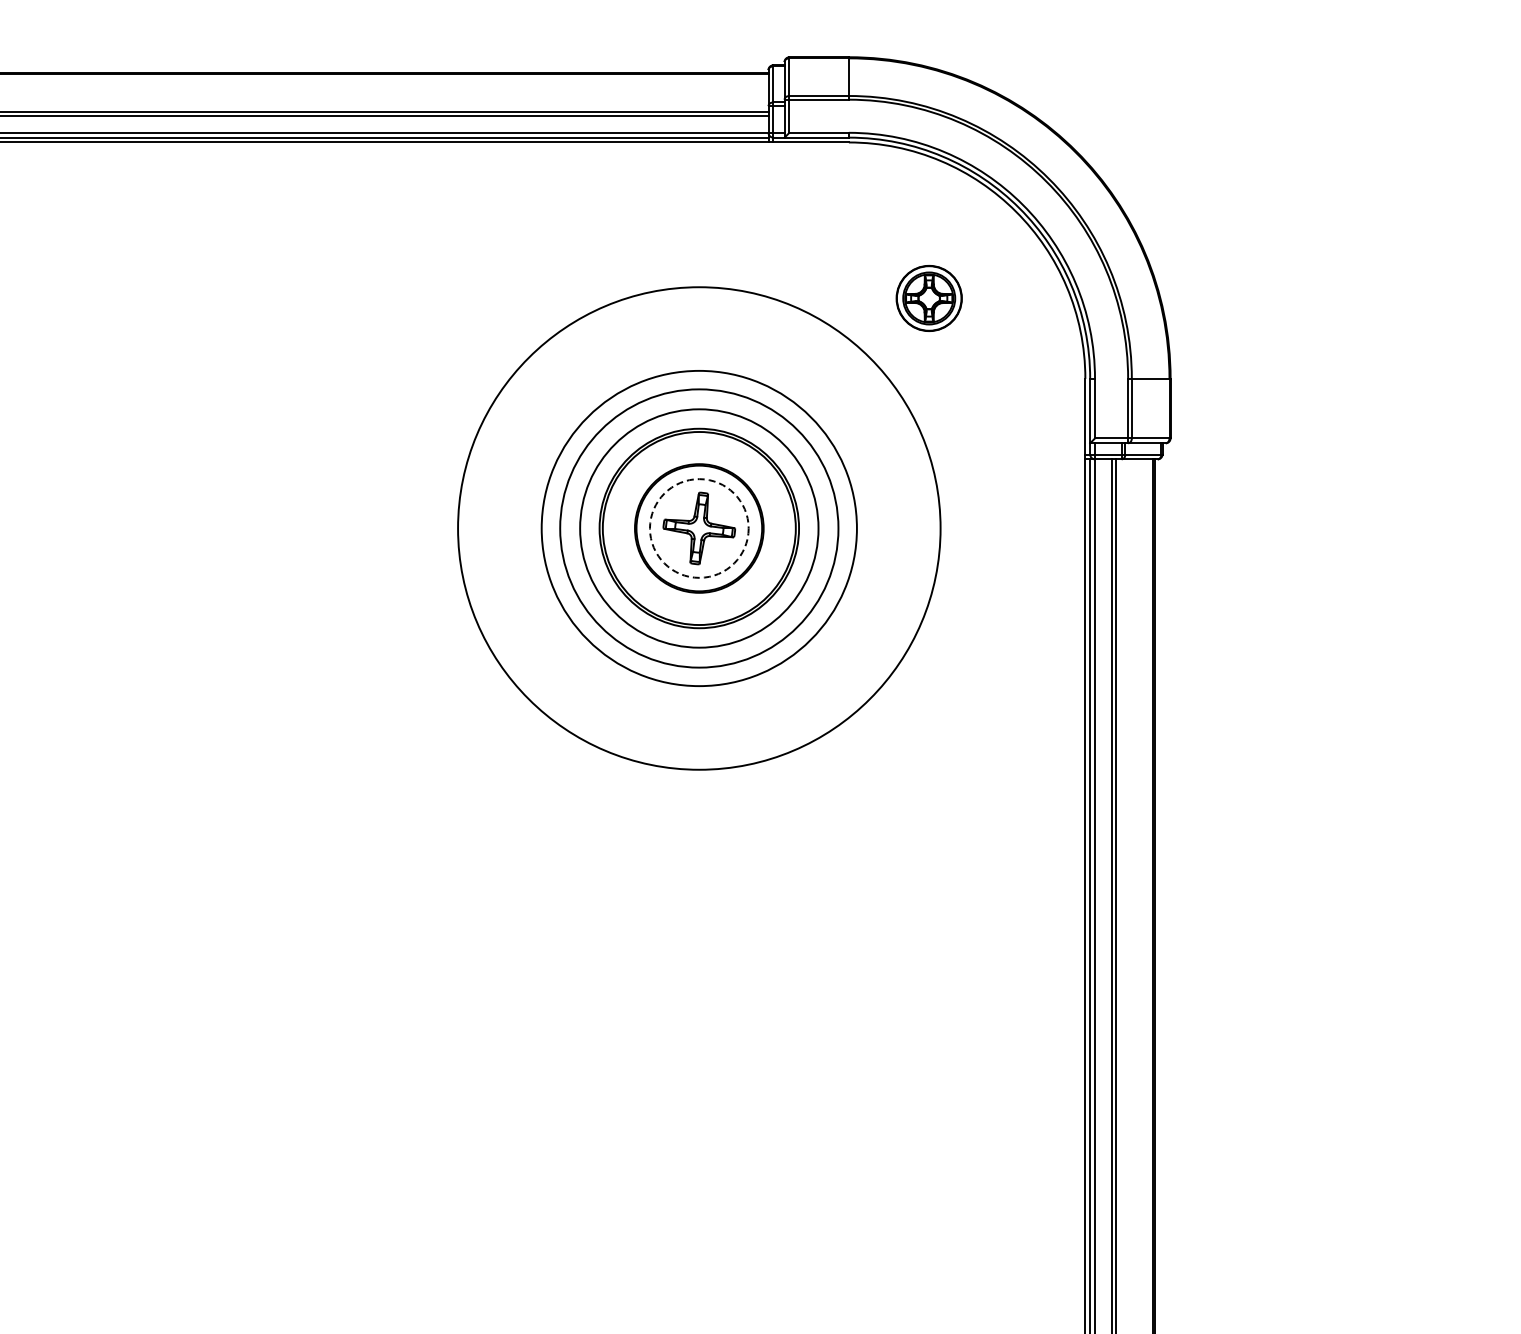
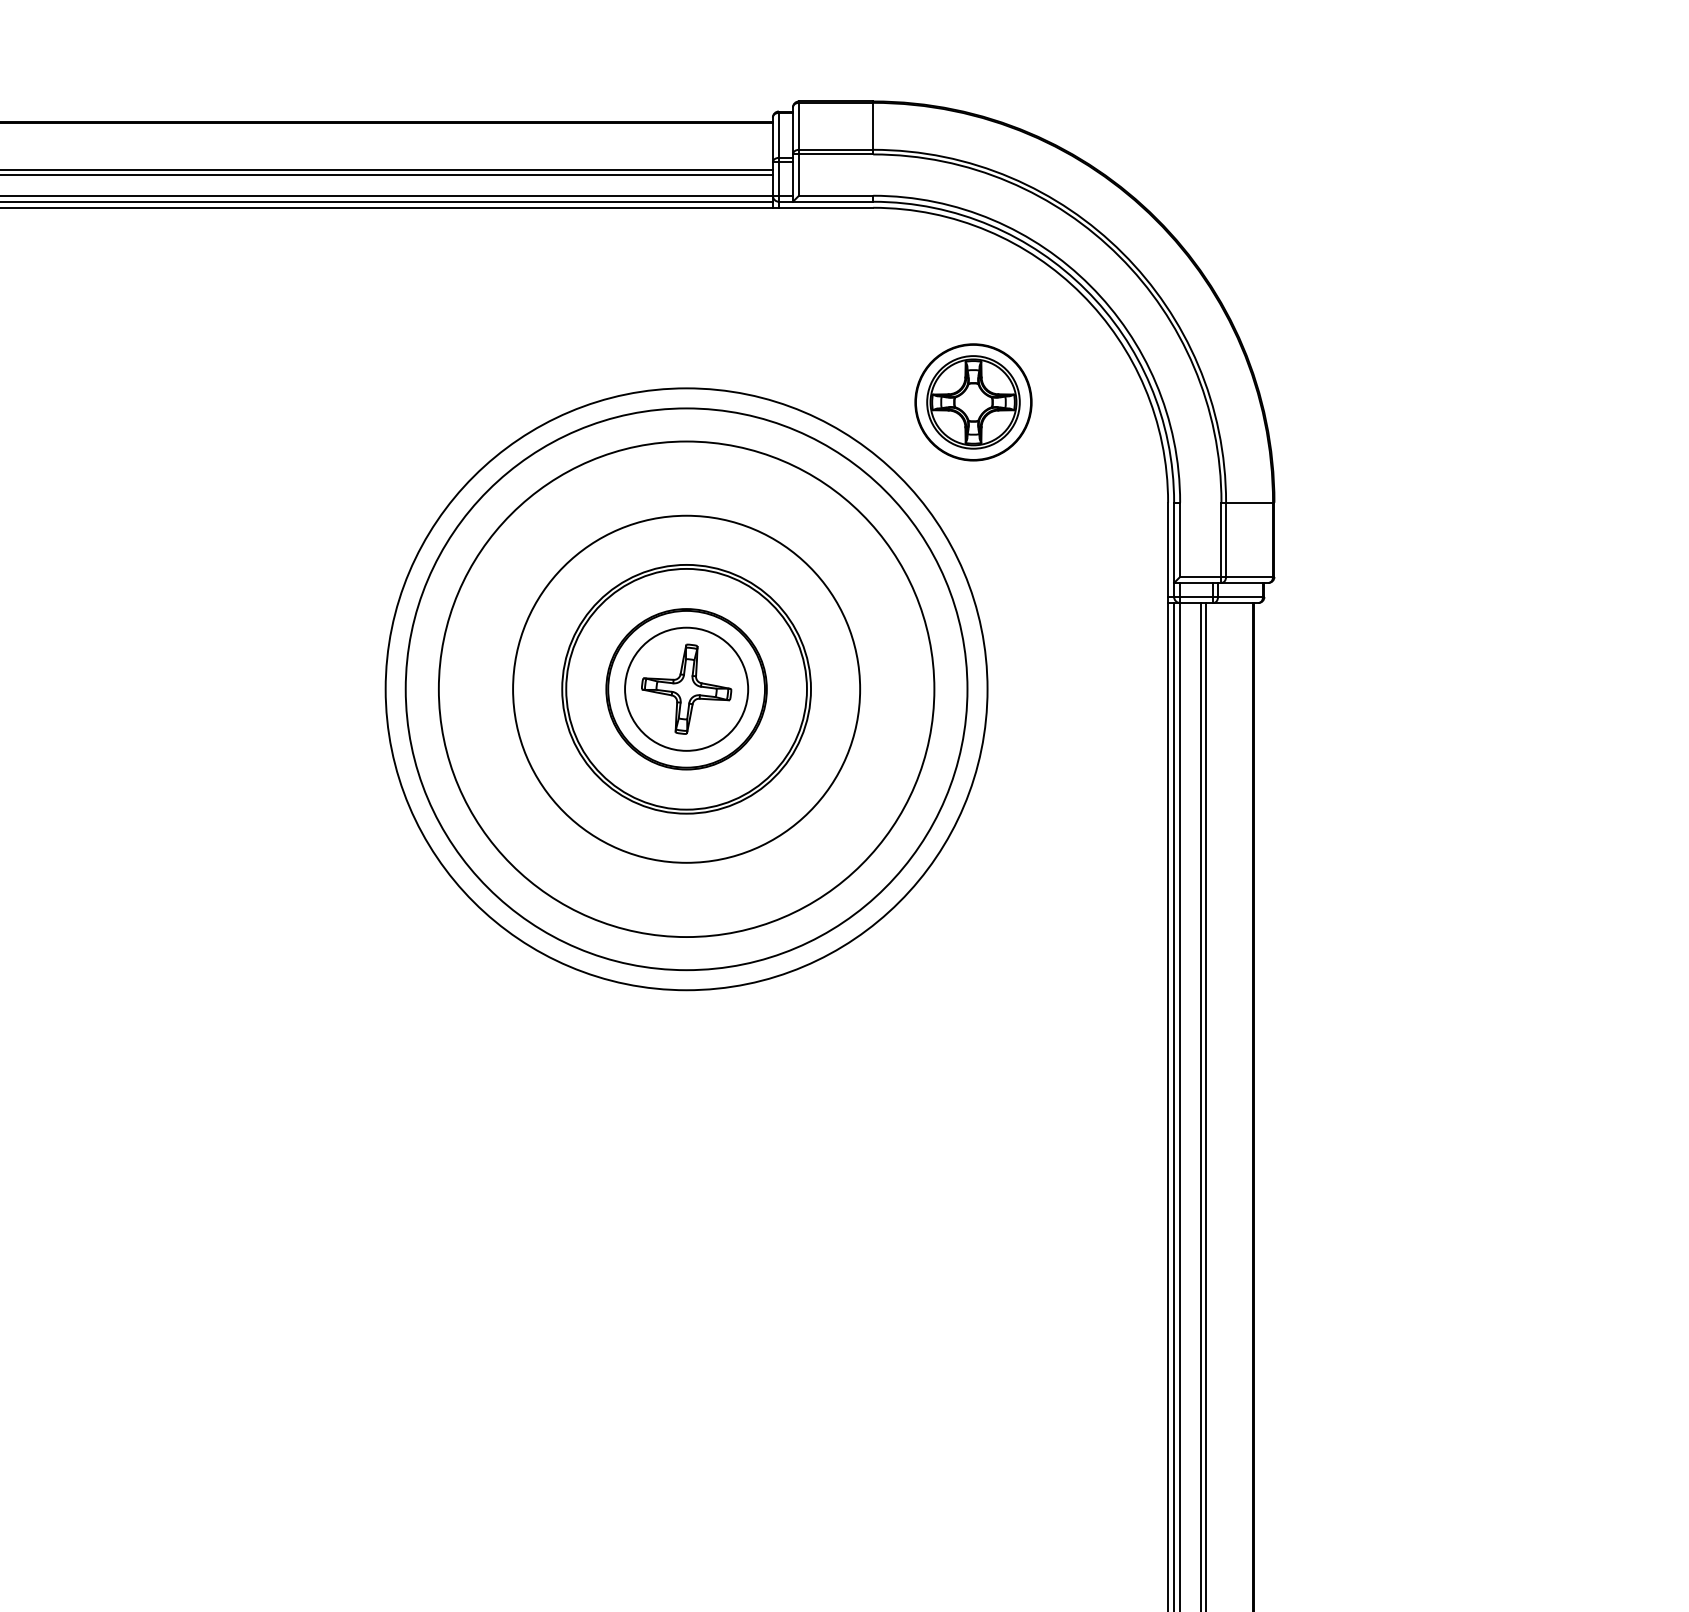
part: (928, 298) -> (972, 402), size x1.43
circle: (698, 528) -> (685, 689), dashed -> solid
circle: (698, 528) -> (685, 689), size x1.67
circle: (699, 528) -> (686, 689), size x1.43

